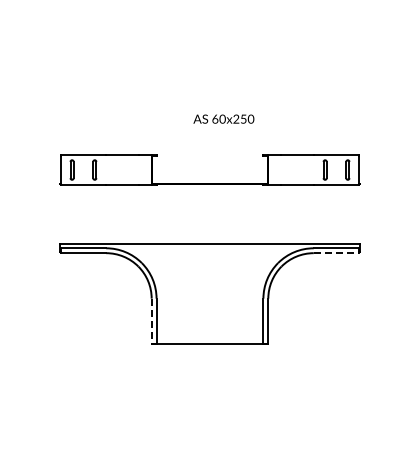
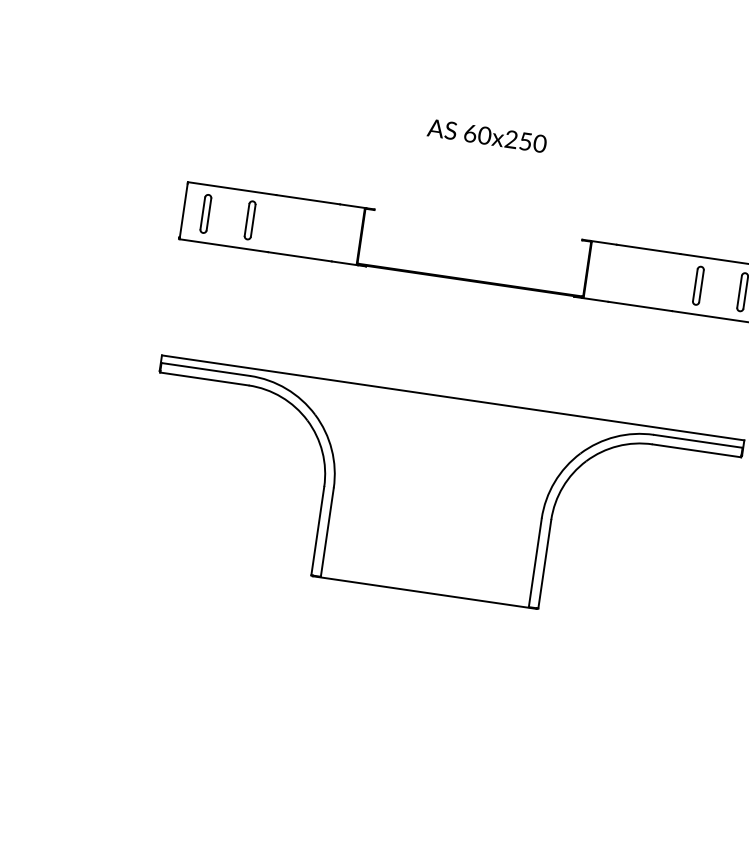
text: (223, 118) -> (486, 134), moved
line: (336, 253) -> (696, 451), dashed -> solid
line: (151, 321) -> (317, 531), dashed -> solid

